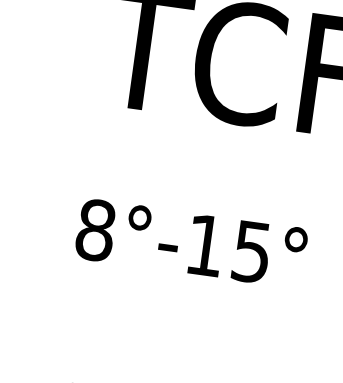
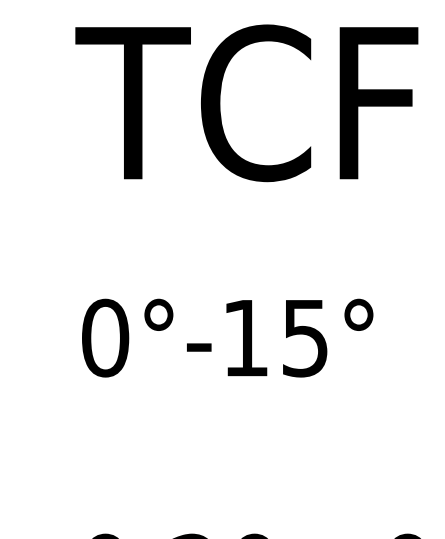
text: (95, 230) -> (105, 338), 8°-15° -> 0°-15°

